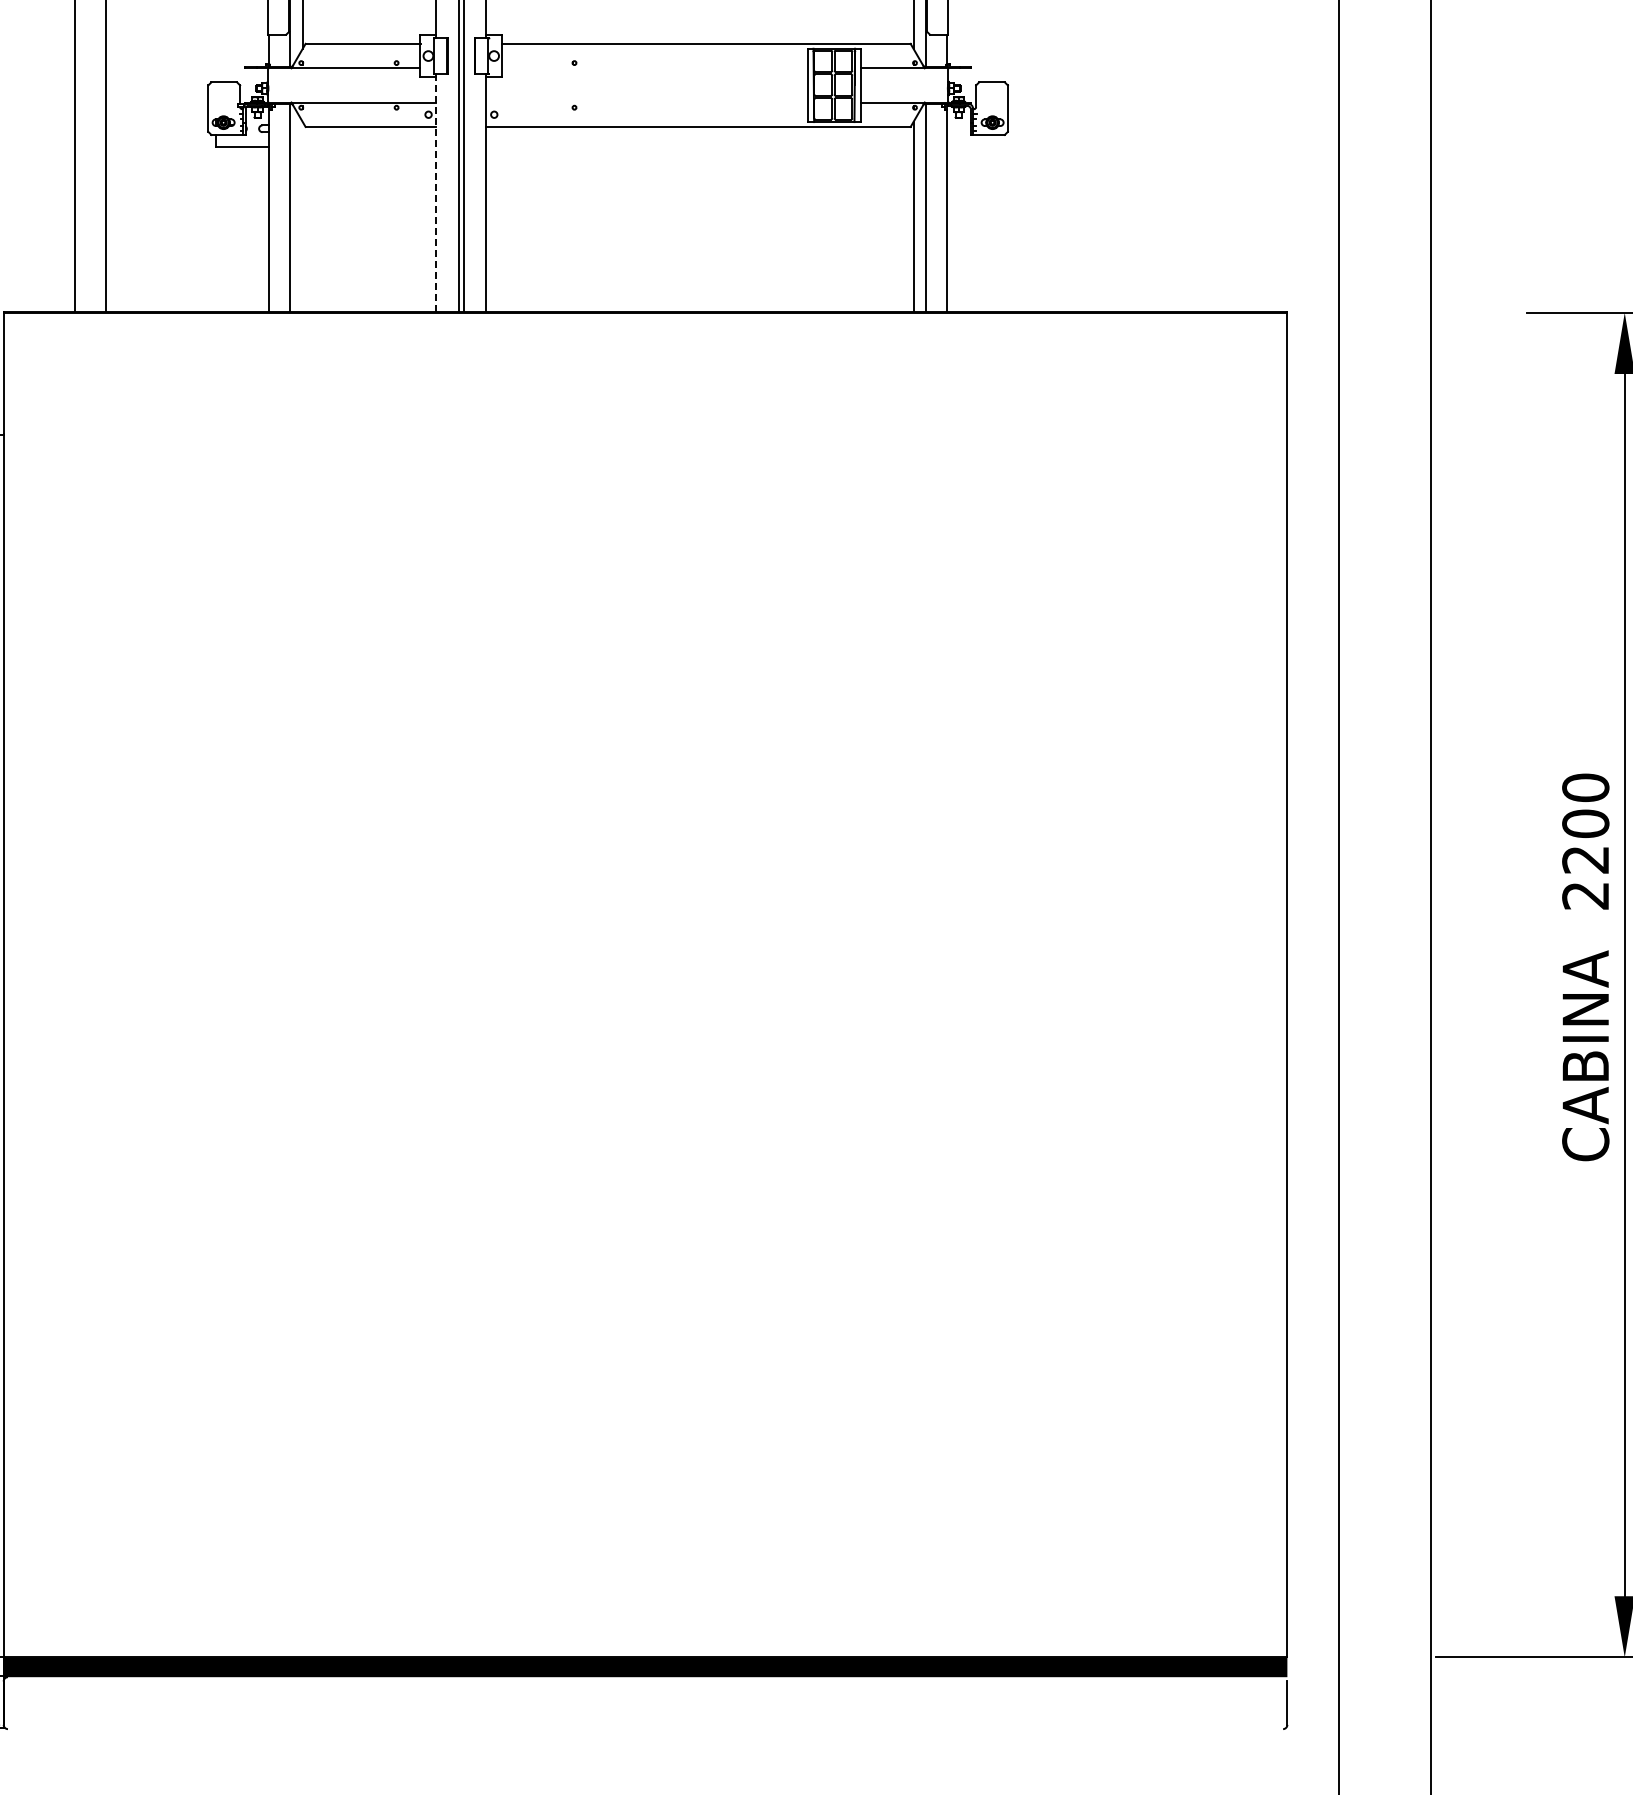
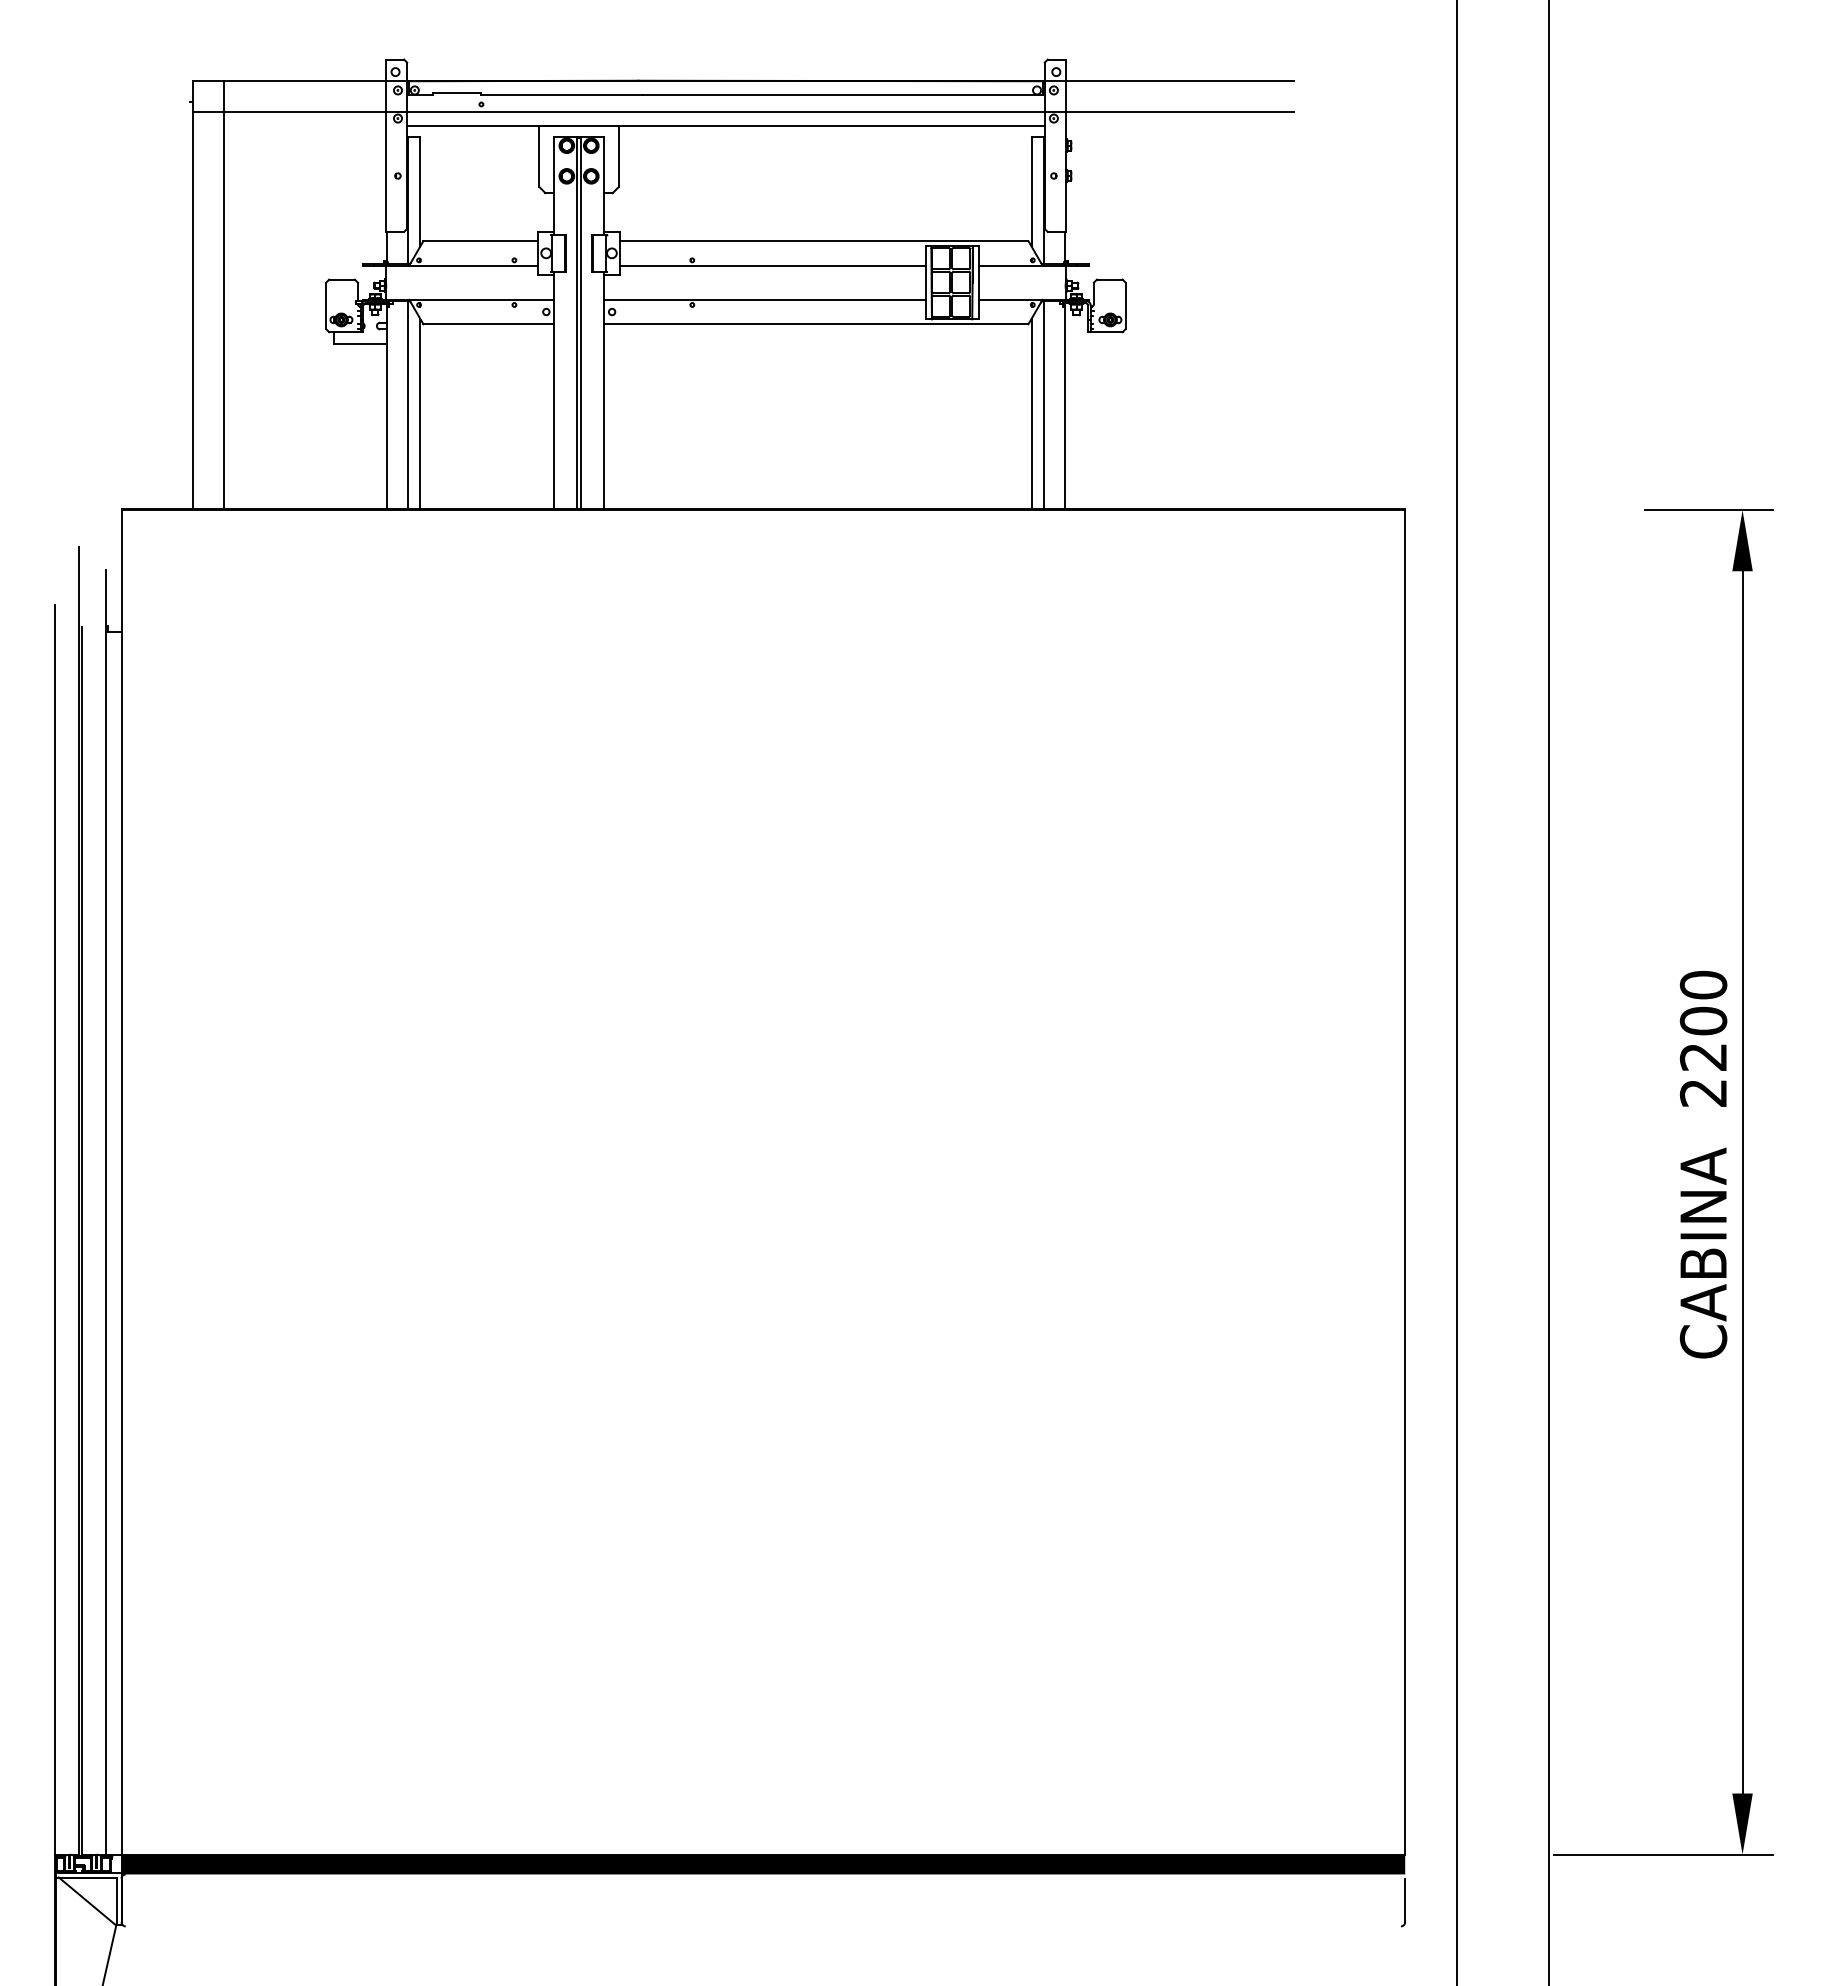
line: (654, 68) -> (772, 265), added
line: (646, 102) -> (764, 299), added
line: (435, 193) -> (553, 390), dashed -> solid
line: (302, 216) -> (420, 413), added

